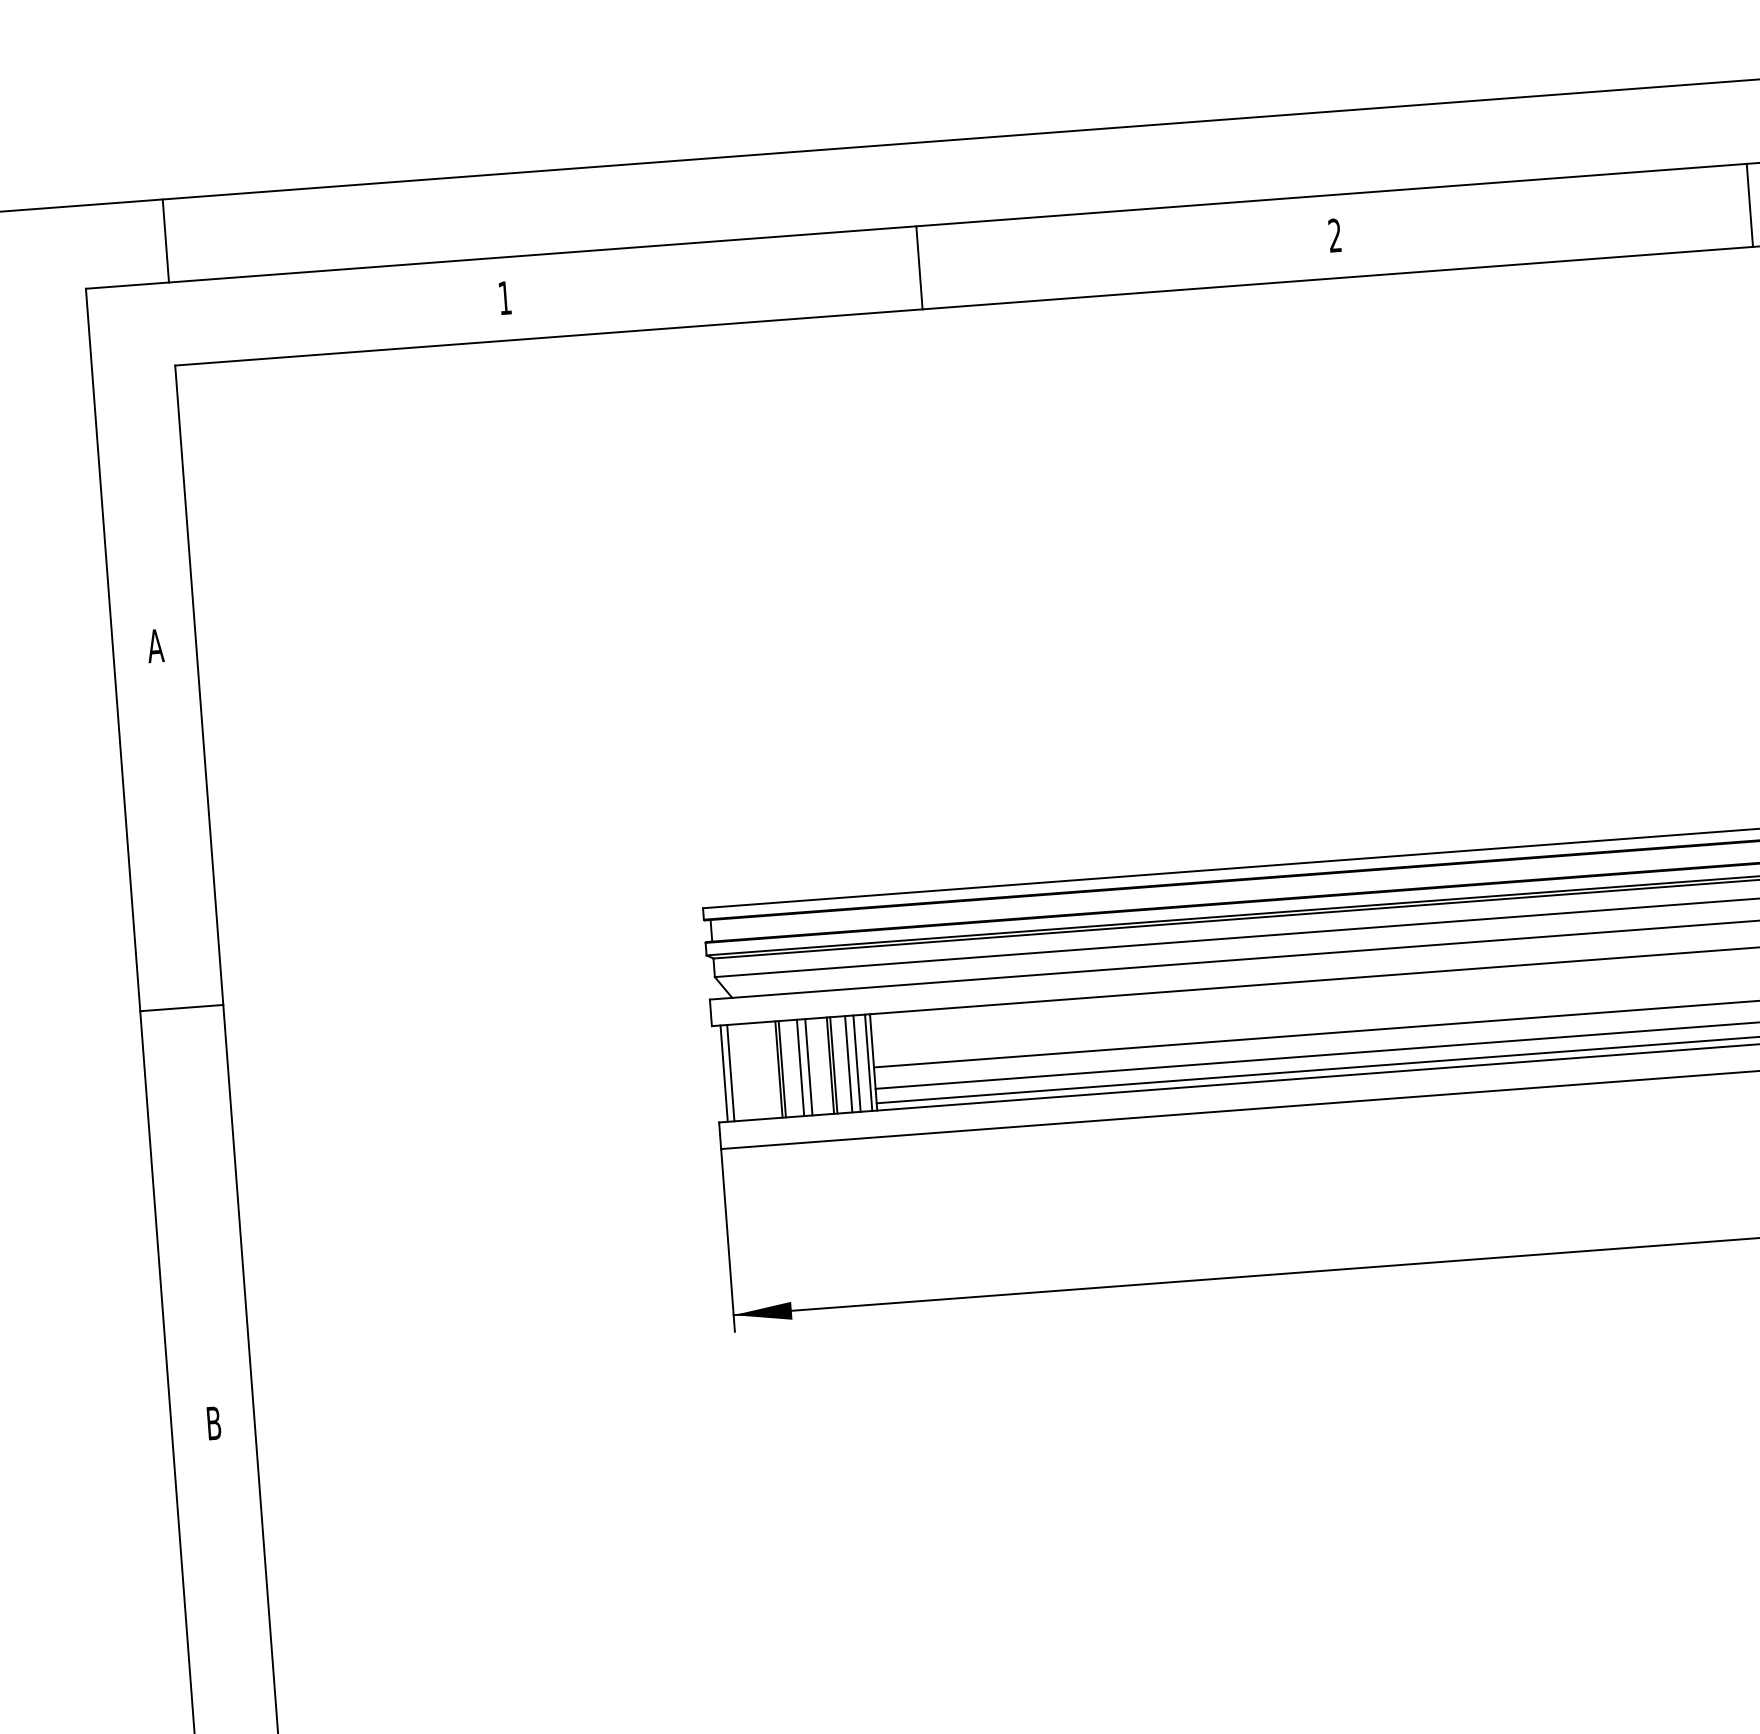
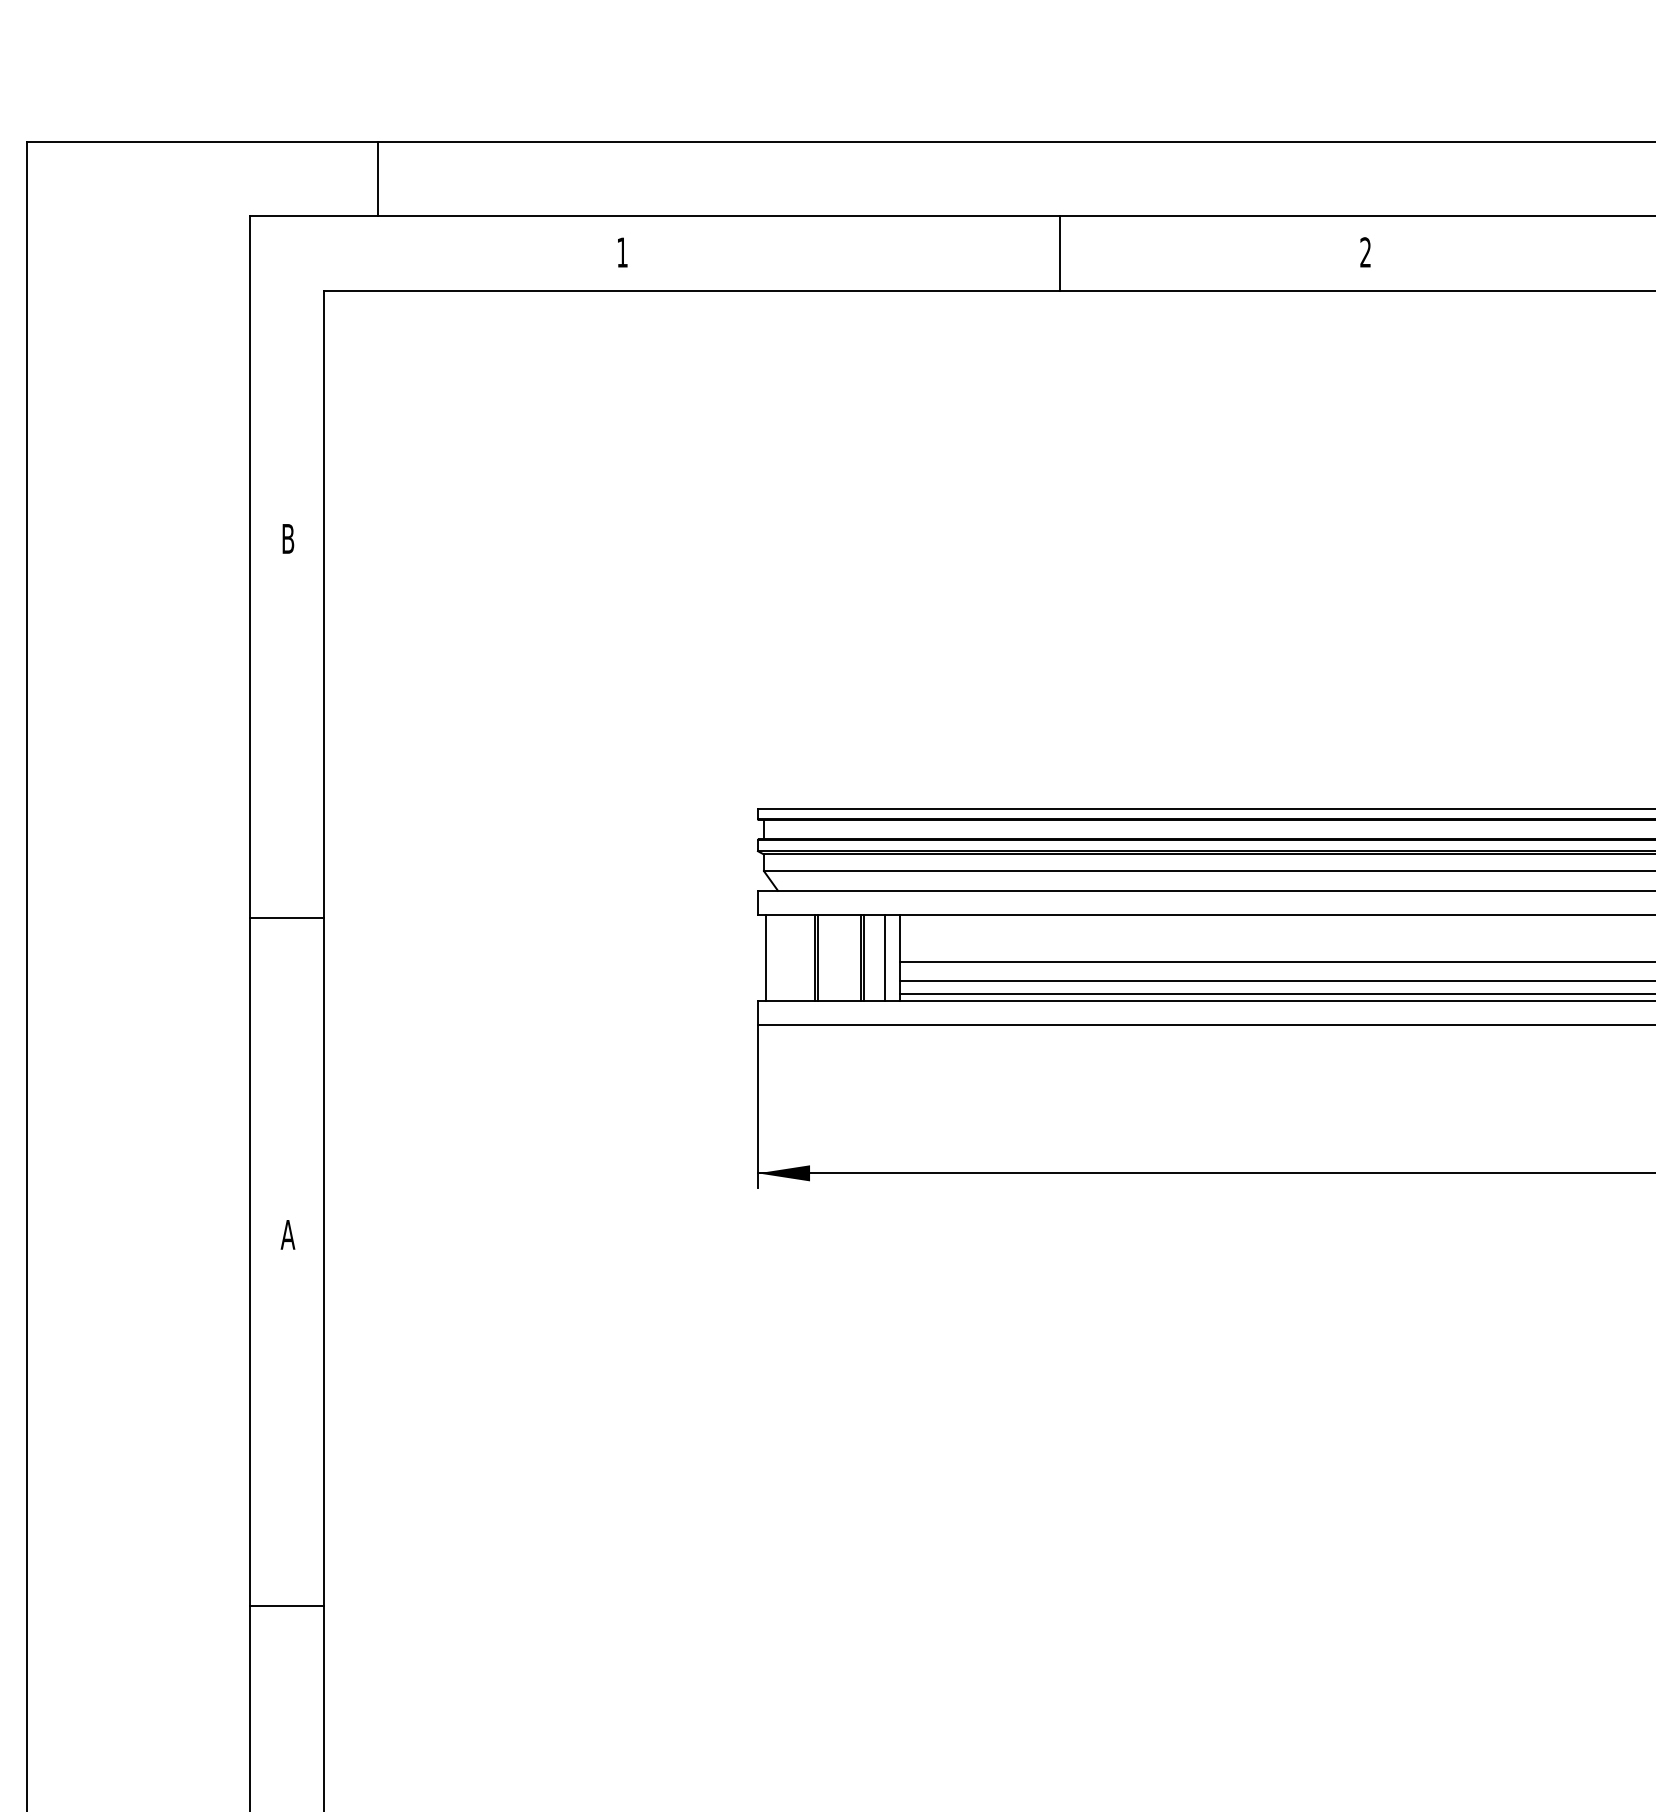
line: (165, 240) -> (378, 178), moved
line: (919, 267) -> (1059, 253), moved
text: (154, 645) -> (287, 538), A -> B
line: (182, 1008) -> (287, 918), moved
line: (869, 1062) -> (895, 957), removed
line: (848, 1064) -> (877, 957), removed
line: (800, 1067) -> (834, 957), removed
line: (808, 1067) -> (841, 957), removed
line: (730, 1072) -> (771, 957), removed
text: (213, 1422) -> (287, 1234), B -> A

